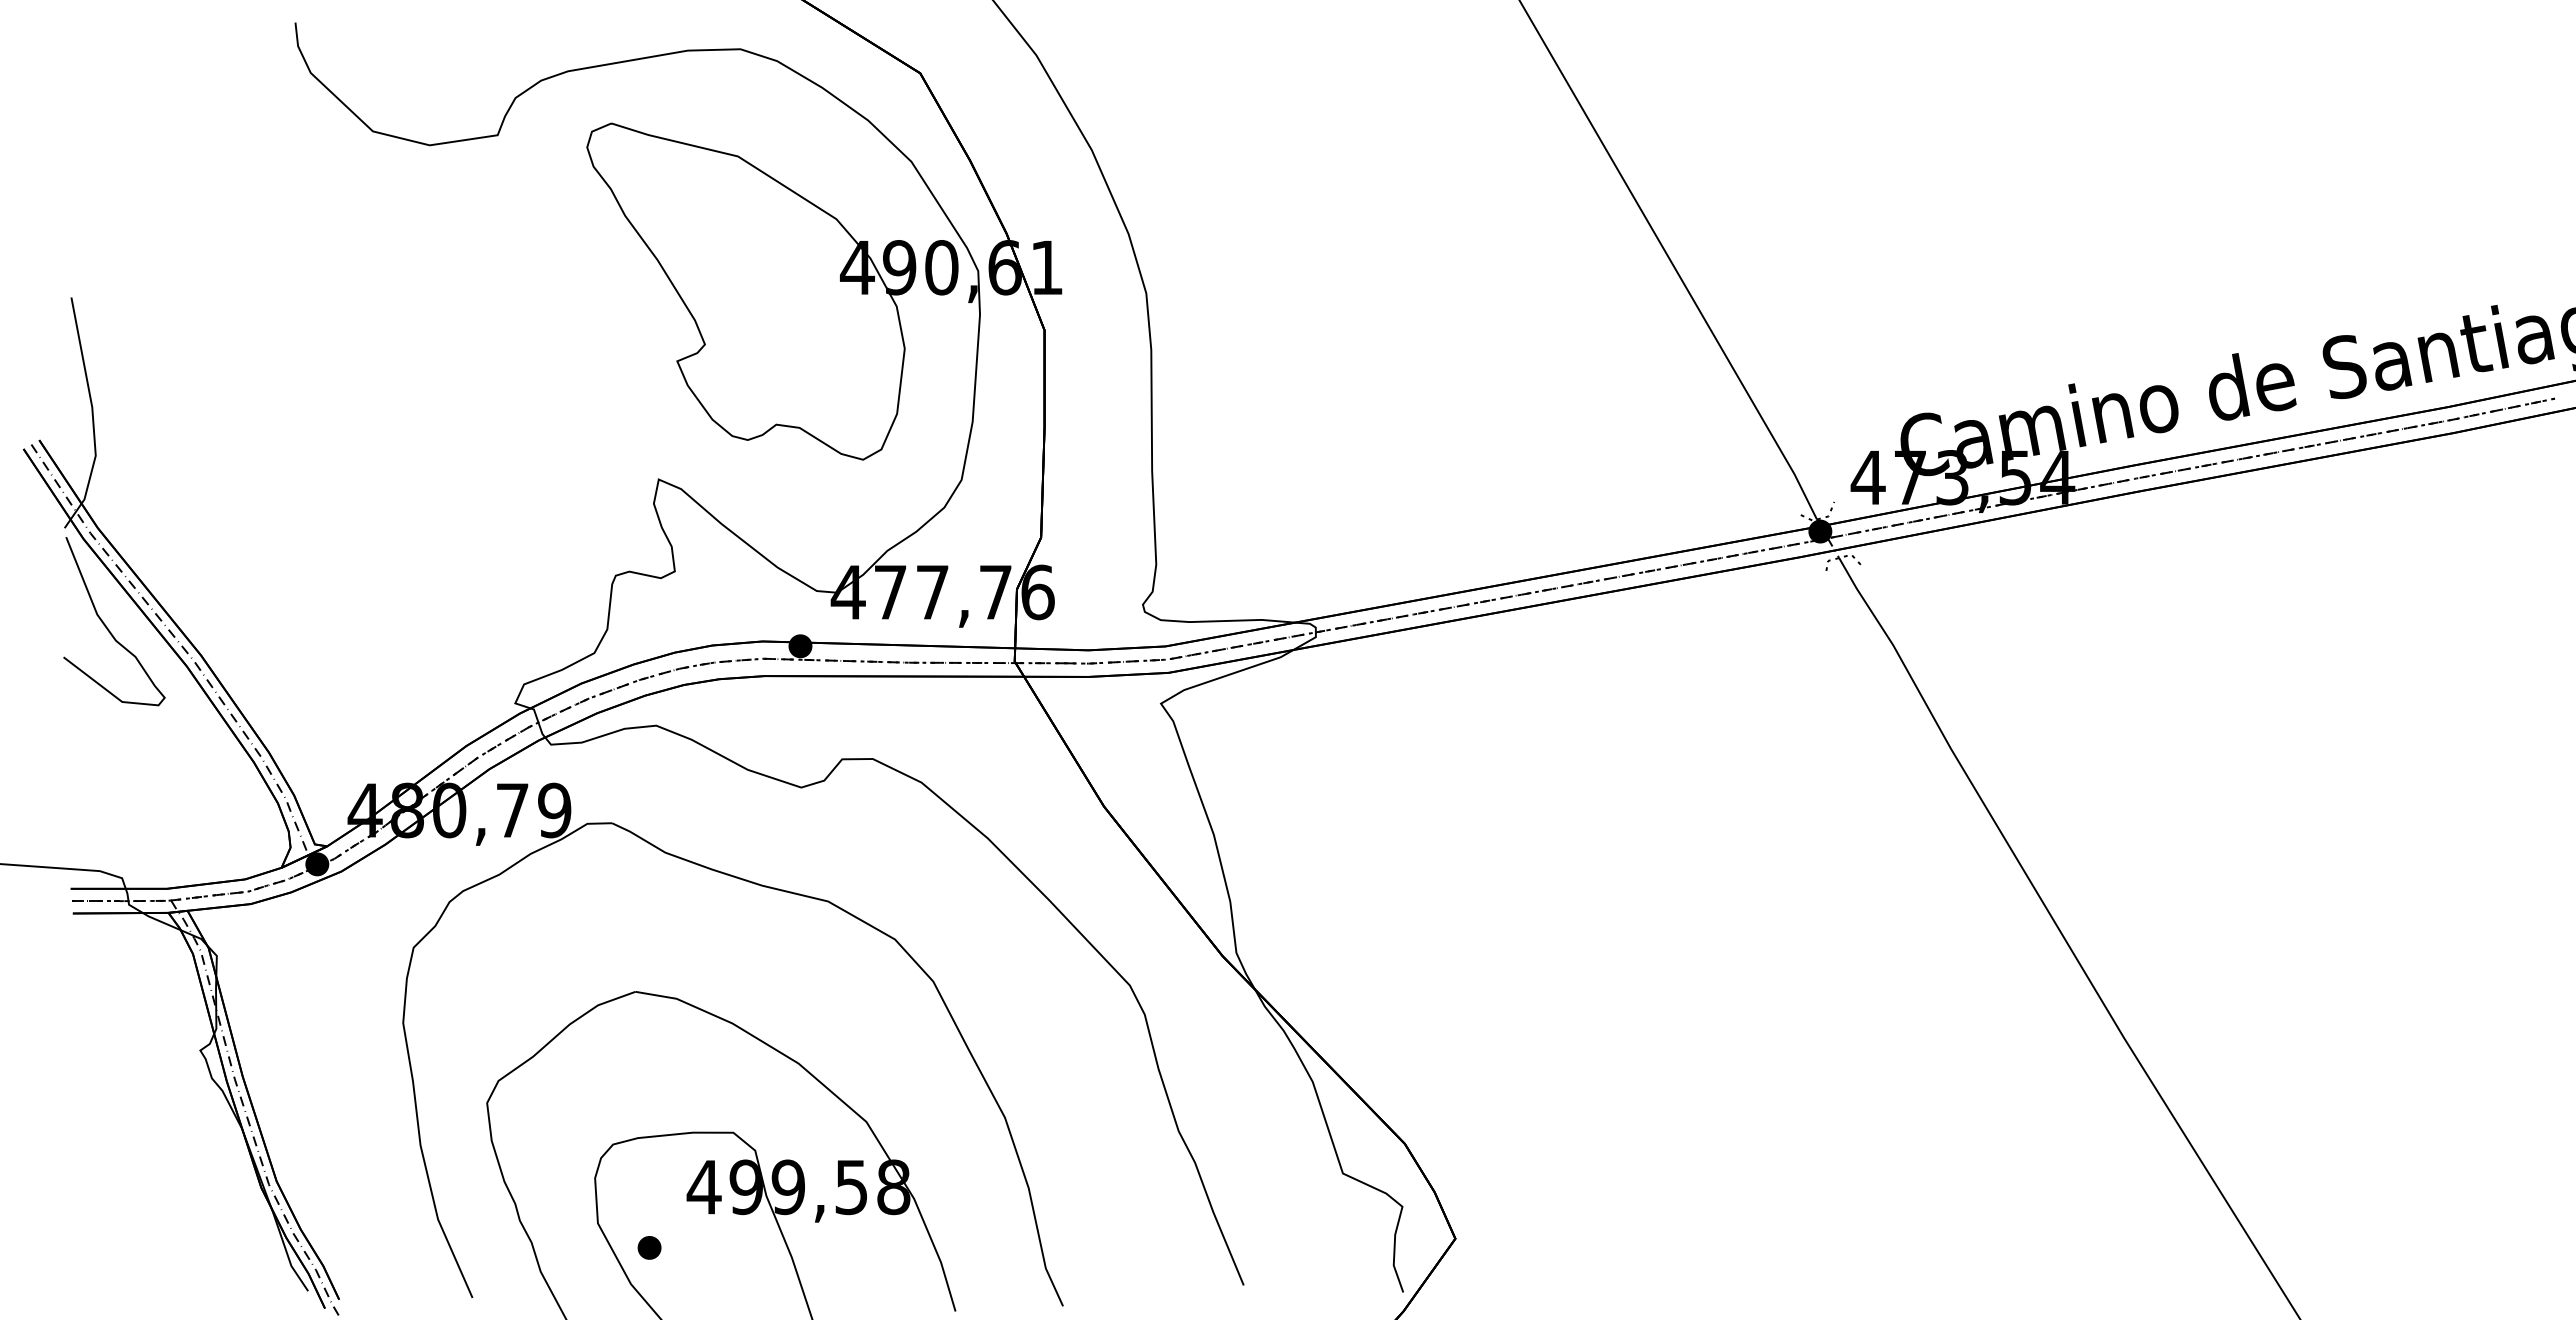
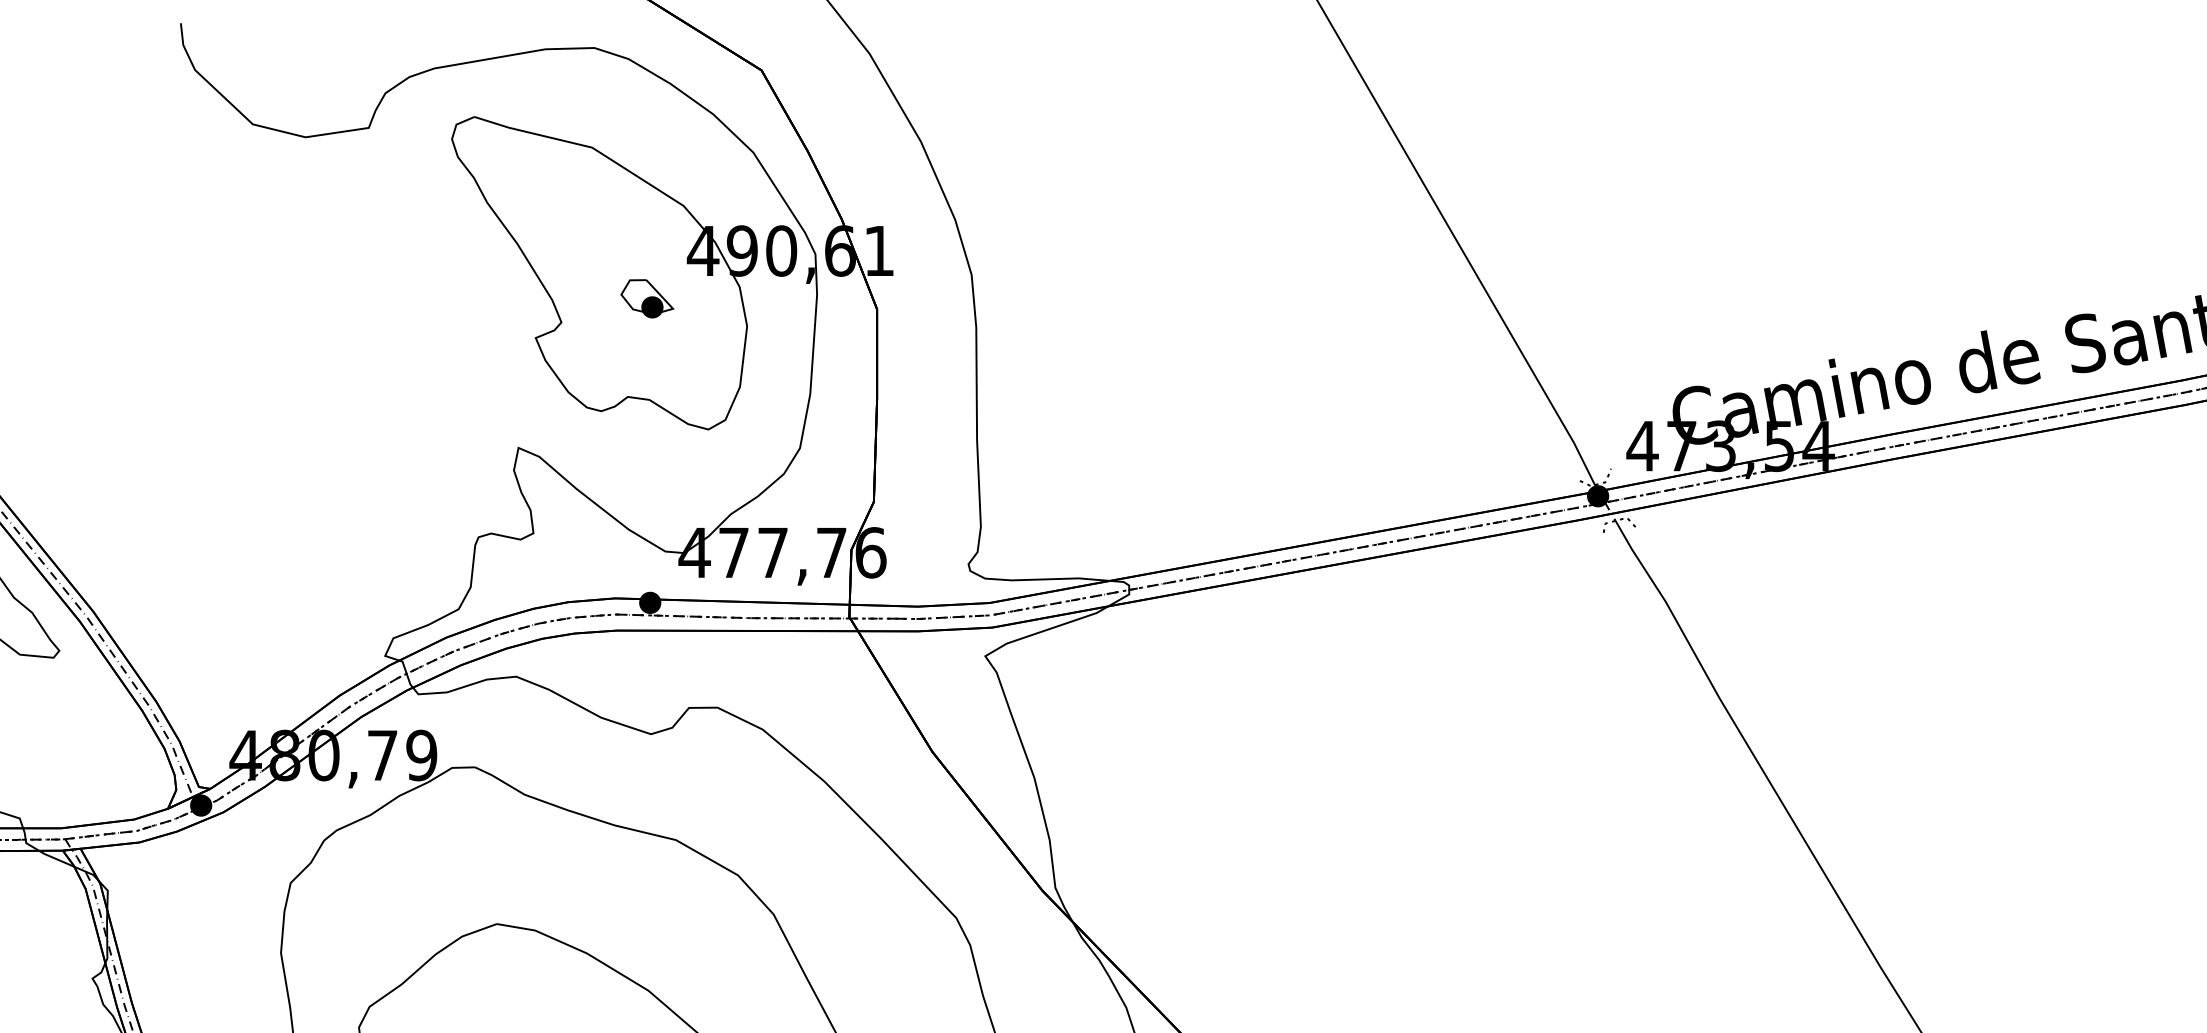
part: (797, 319) -> (647, 299), added

